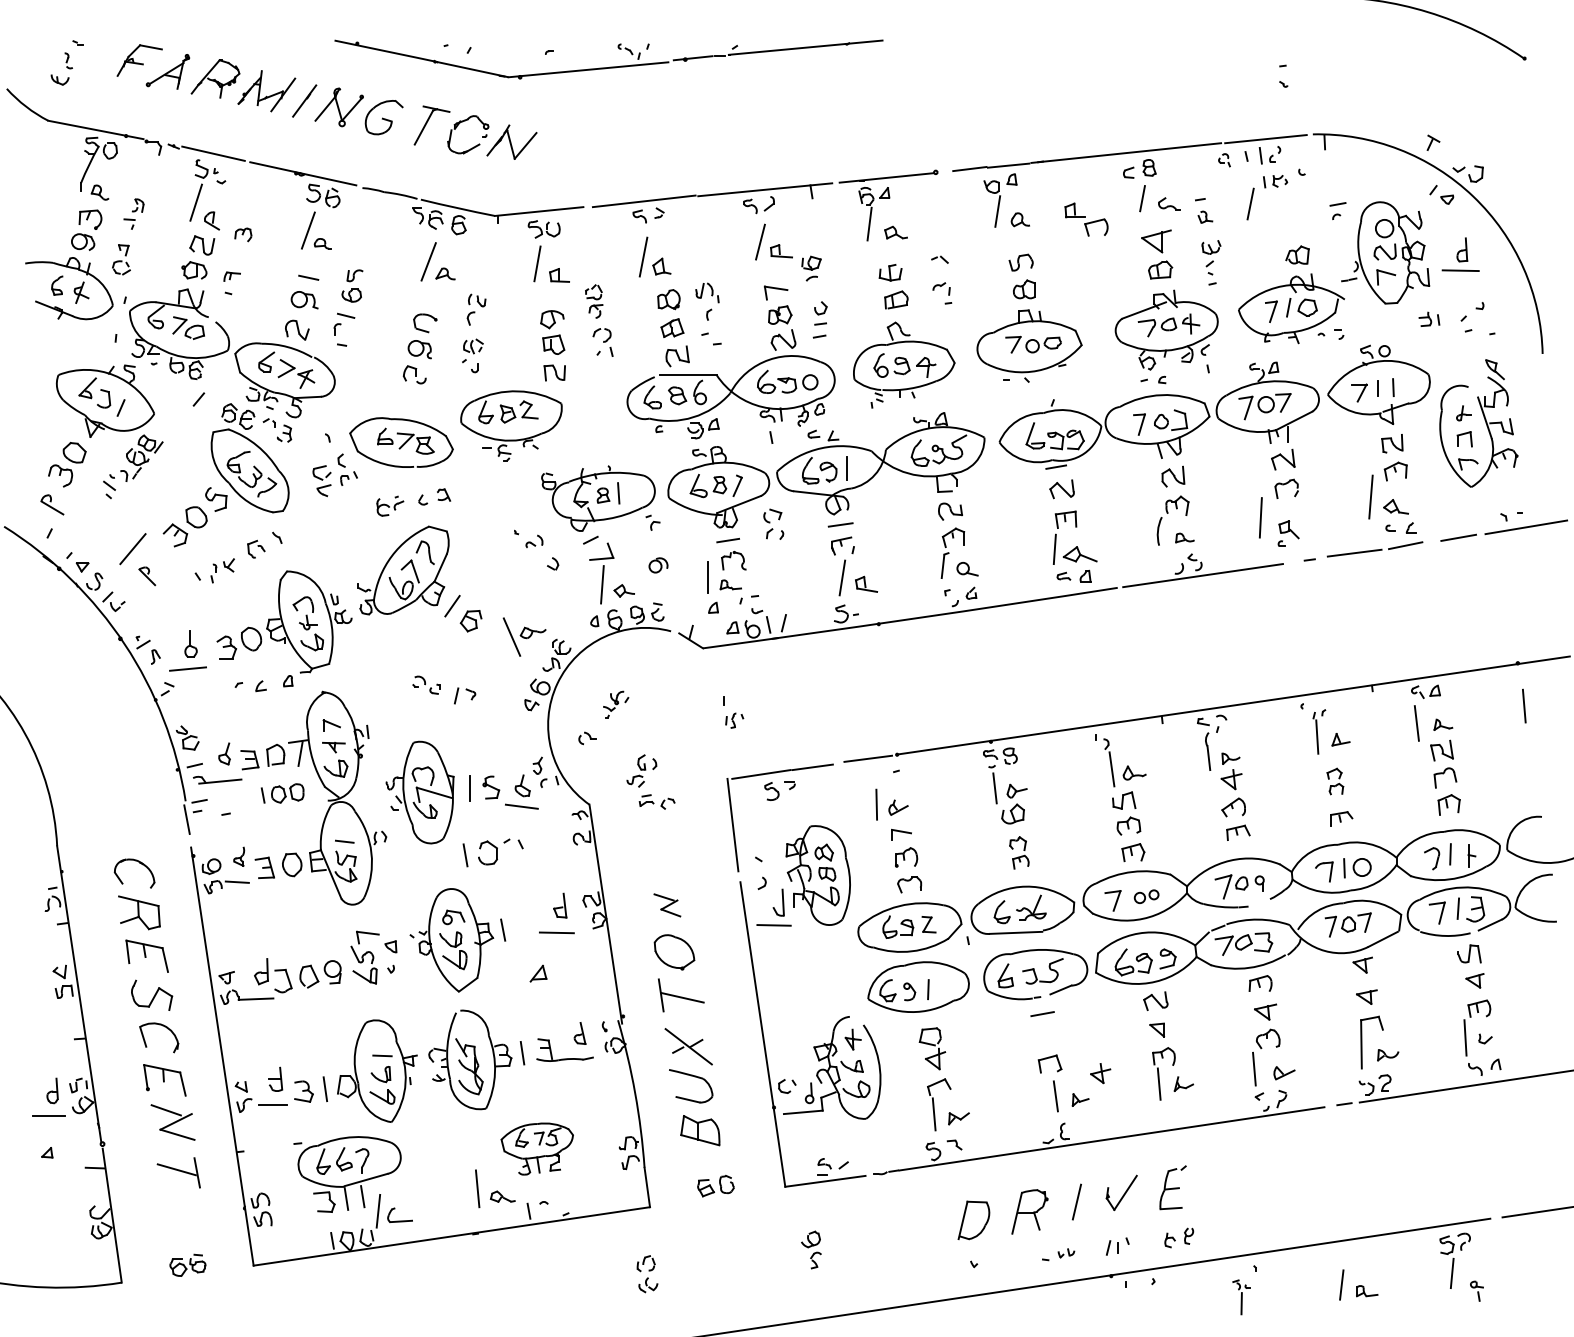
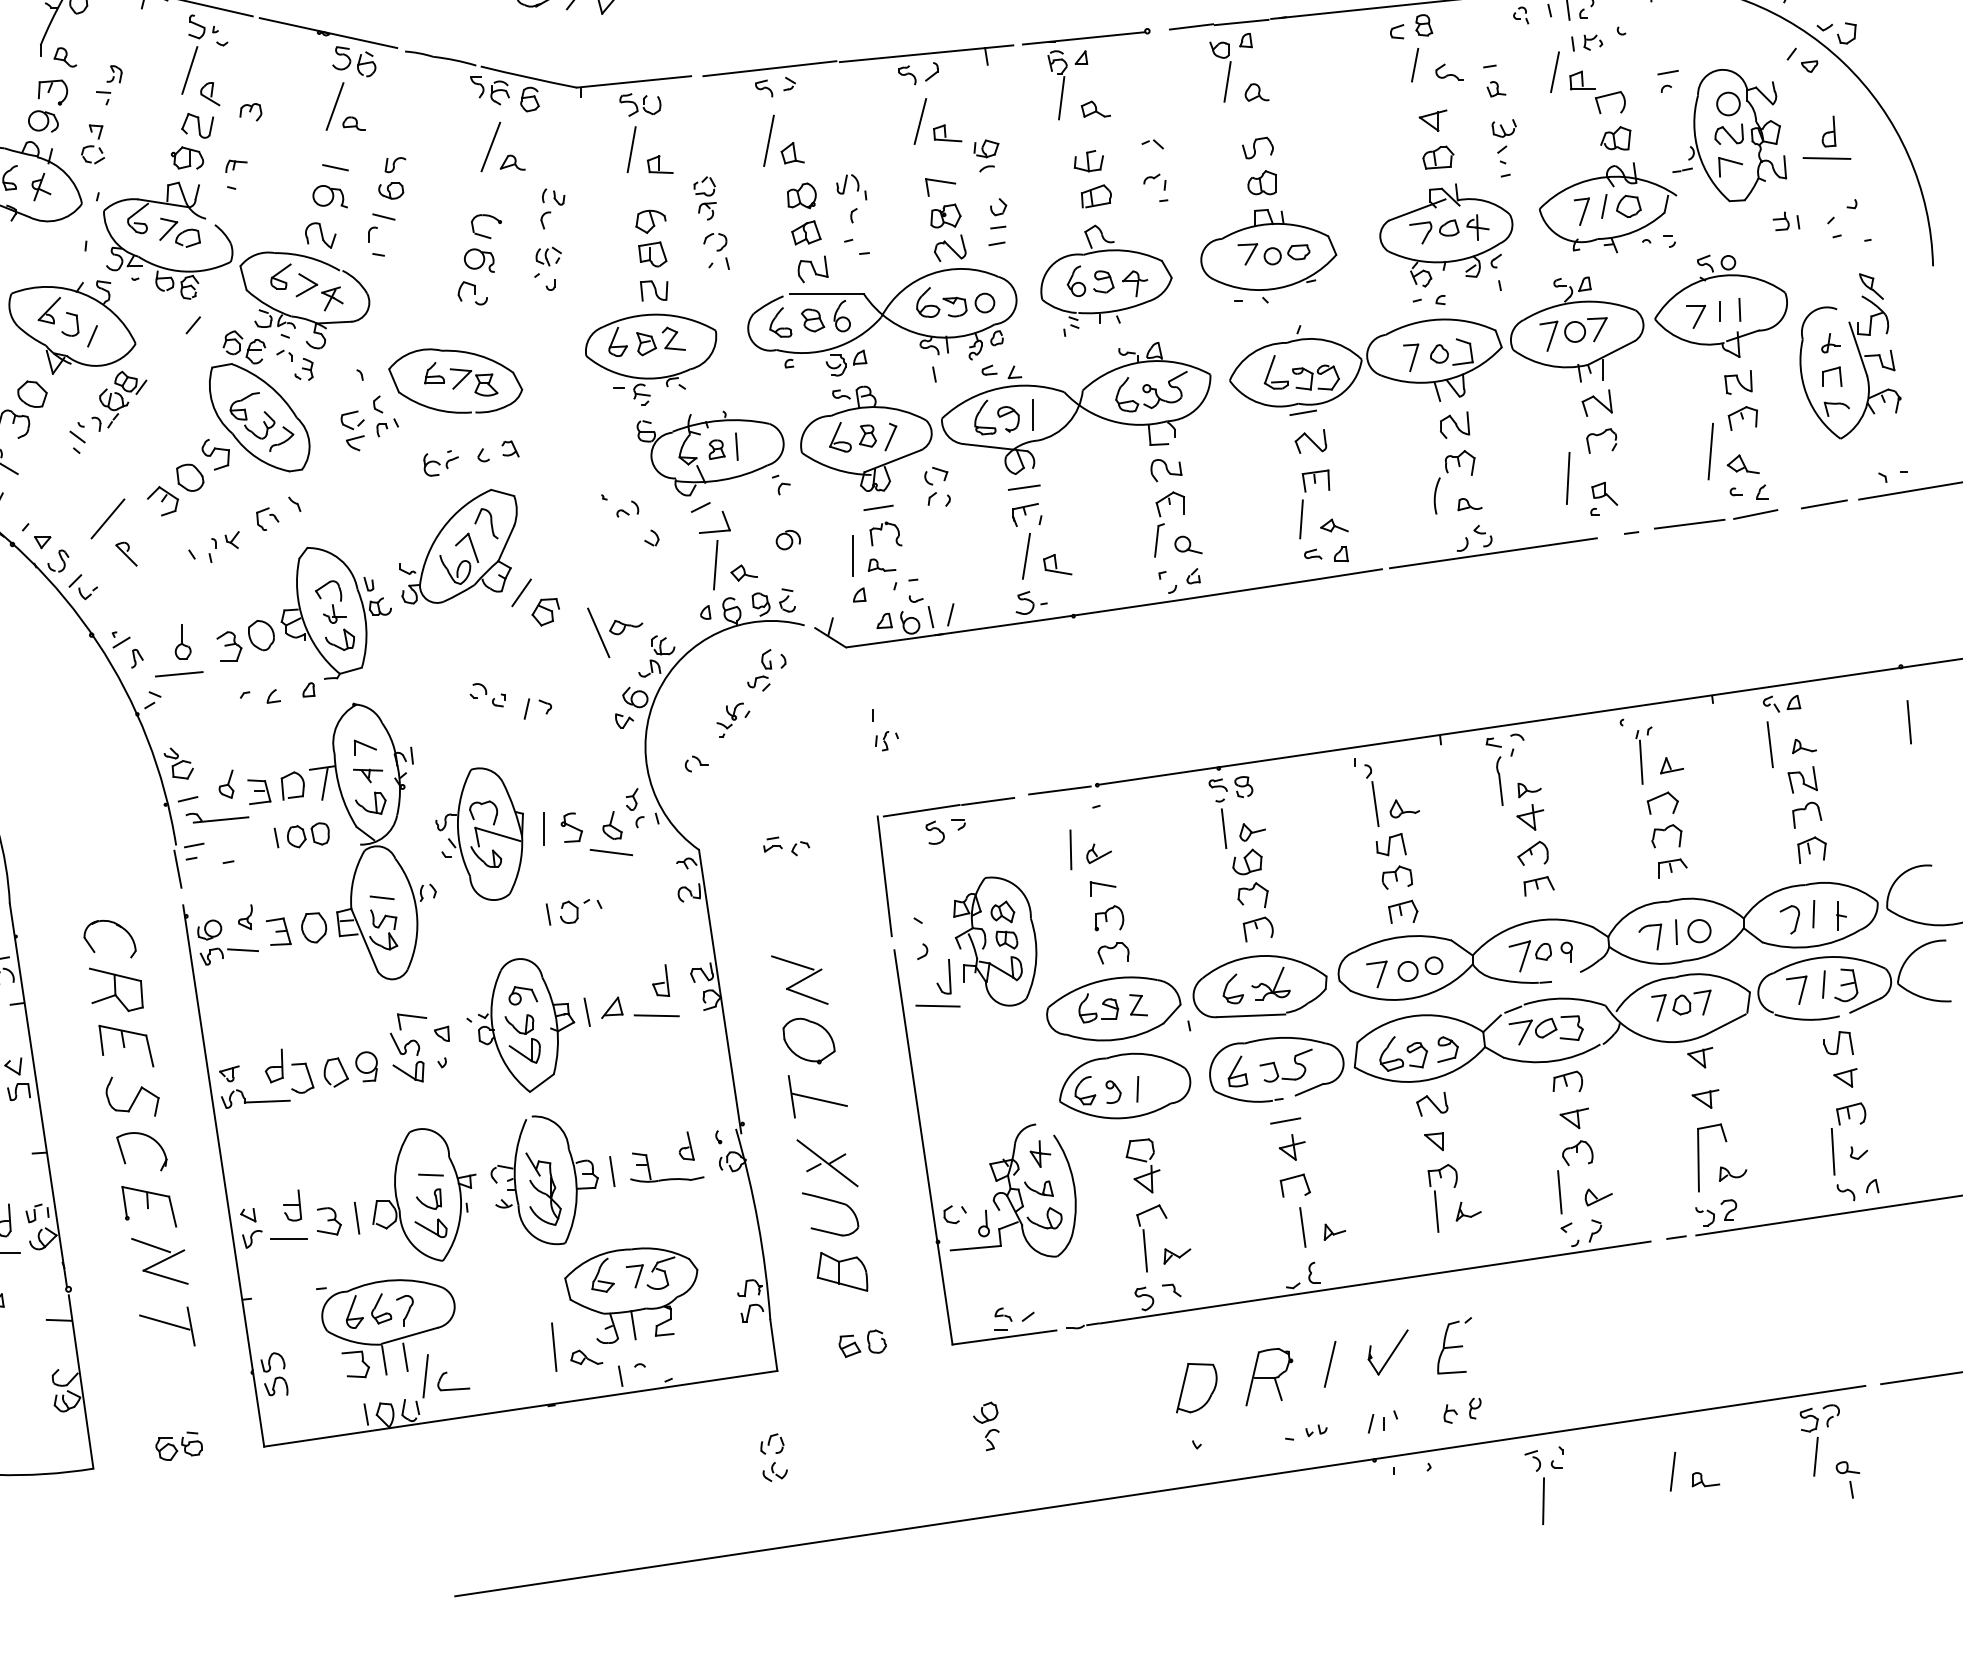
part: (1086, 219) -> (1597, 92), moved
part: (1156, 241) -> (1433, 120), size x0.71
part: (511, 425) -> (651, 358), moved
part: (1080, 553) -> (1334, 524), size x0.62
part: (641, 770) -> (766, 669), moved
part: (1335, 781) -> (1664, 819), size x1.67
part: (492, 852) -> (573, 911), size x0.71
part: (1019, 852) -> (1255, 911), size x1.43
part: (1146, 896) -> (1420, 968), size x1.43
part: (667, 905) -> (800, 980), size x1.67
part: (538, 973) -> (612, 1007), moved
part: (1100, 1073) -> (1291, 1147), moved
part: (537, 1148) -> (631, 1294), size x1.43
part: (1476, 1290) -> (1847, 1478), size x1.43
part: (1241, 1297) -> (1543, 1487), size x1.67

